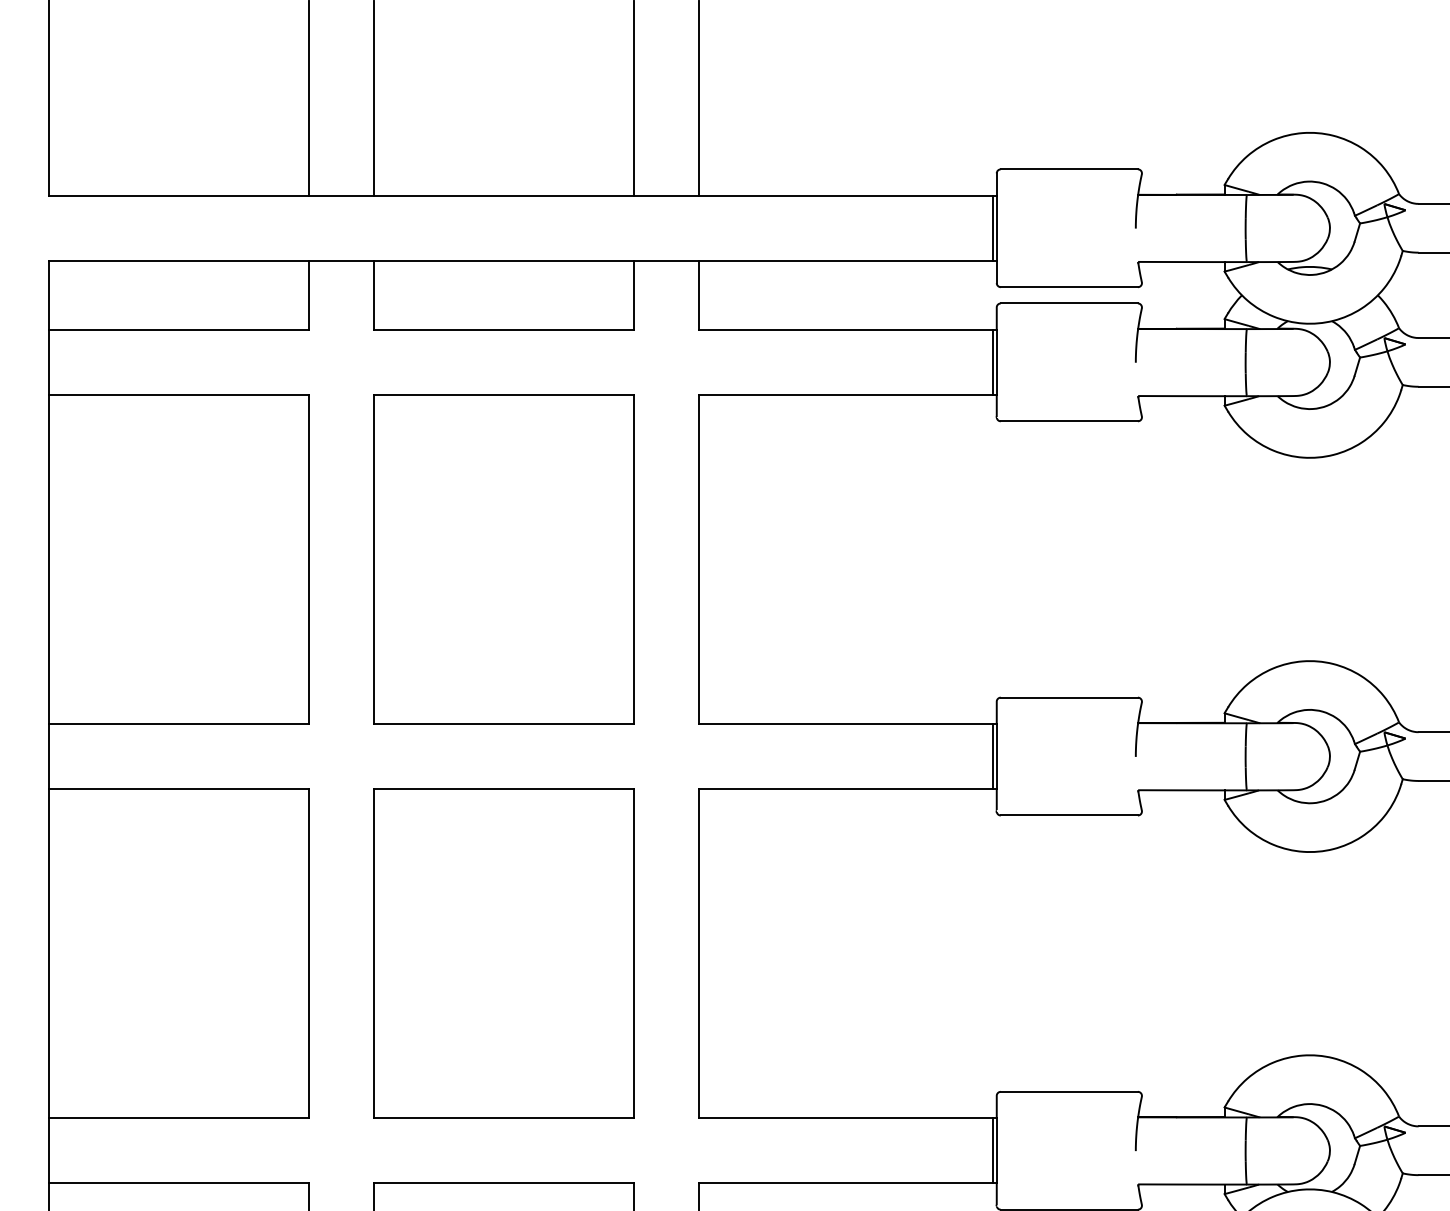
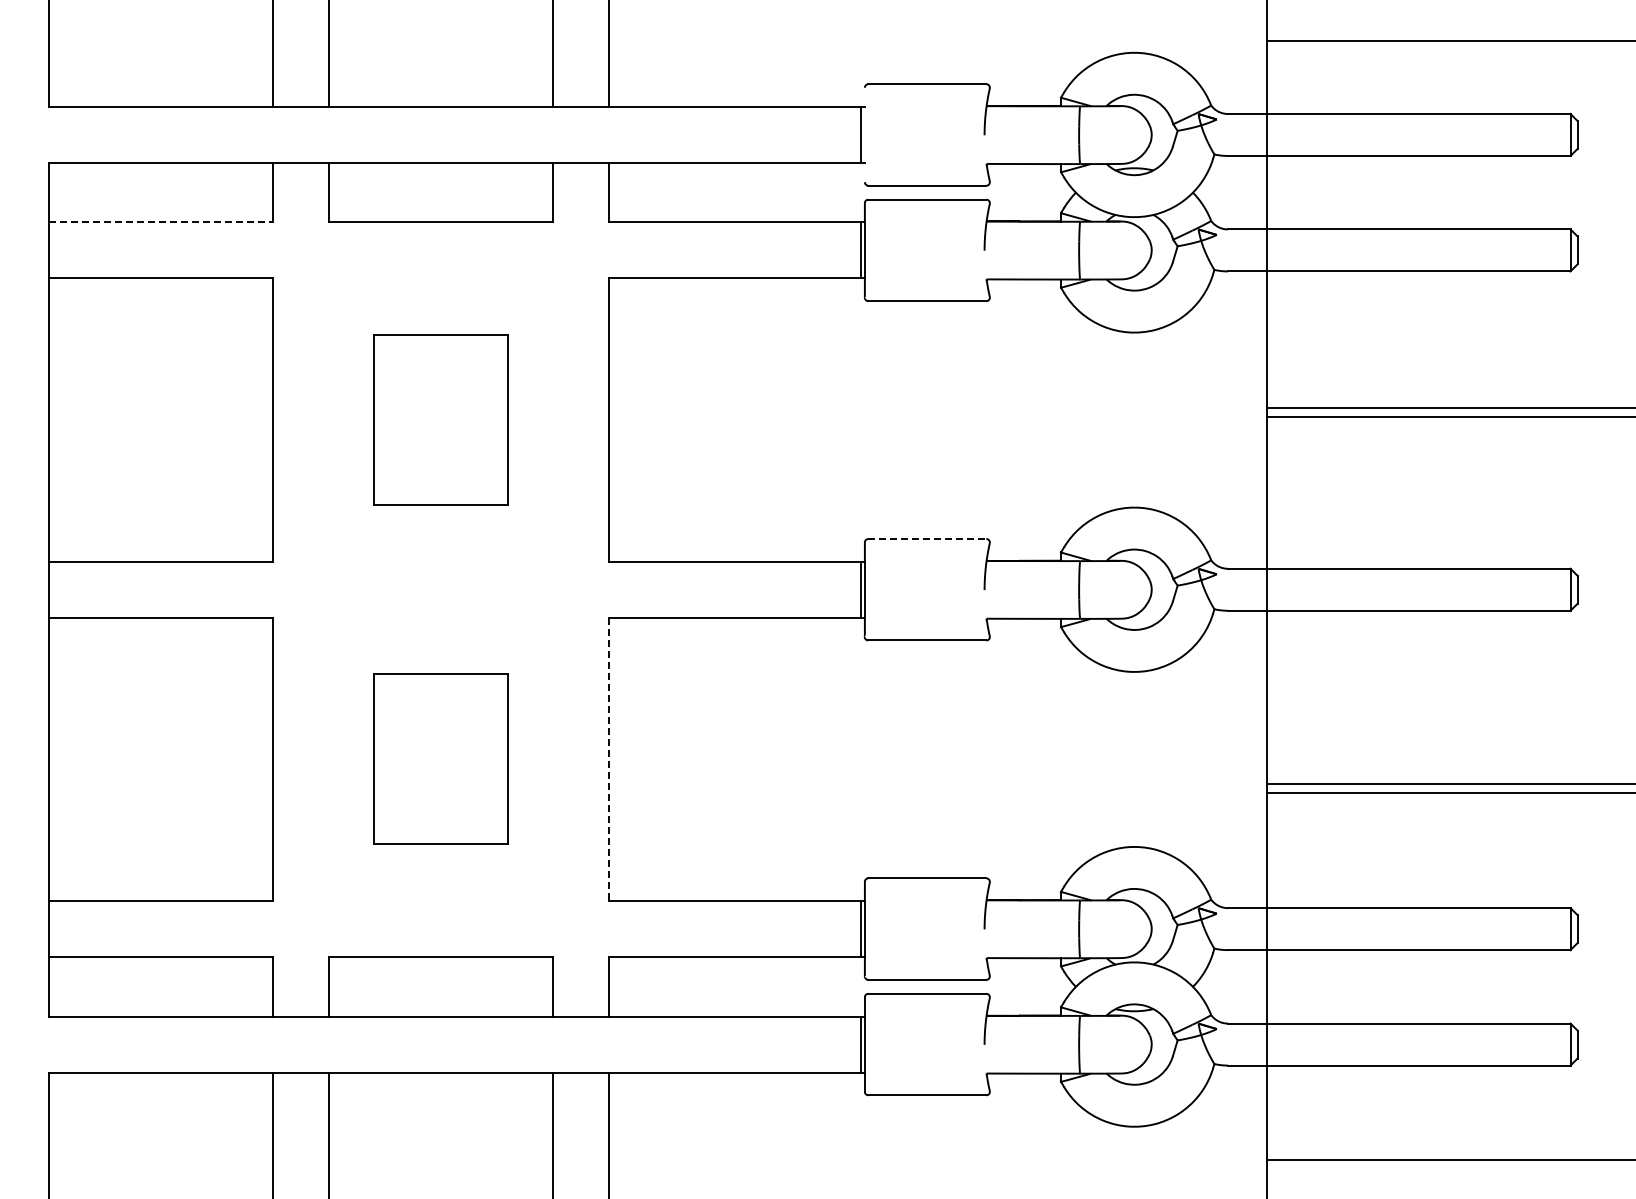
line: (996, 227) -> (864, 134), removed
line: (179, 329) -> (161, 222), solid -> dashed
part: (503, 558) -> (440, 419), size x0.6
line: (1069, 698) -> (927, 539), solid -> dashed
part: (503, 953) -> (440, 759), size x0.6
line: (698, 953) -> (608, 759), solid -> dashed

